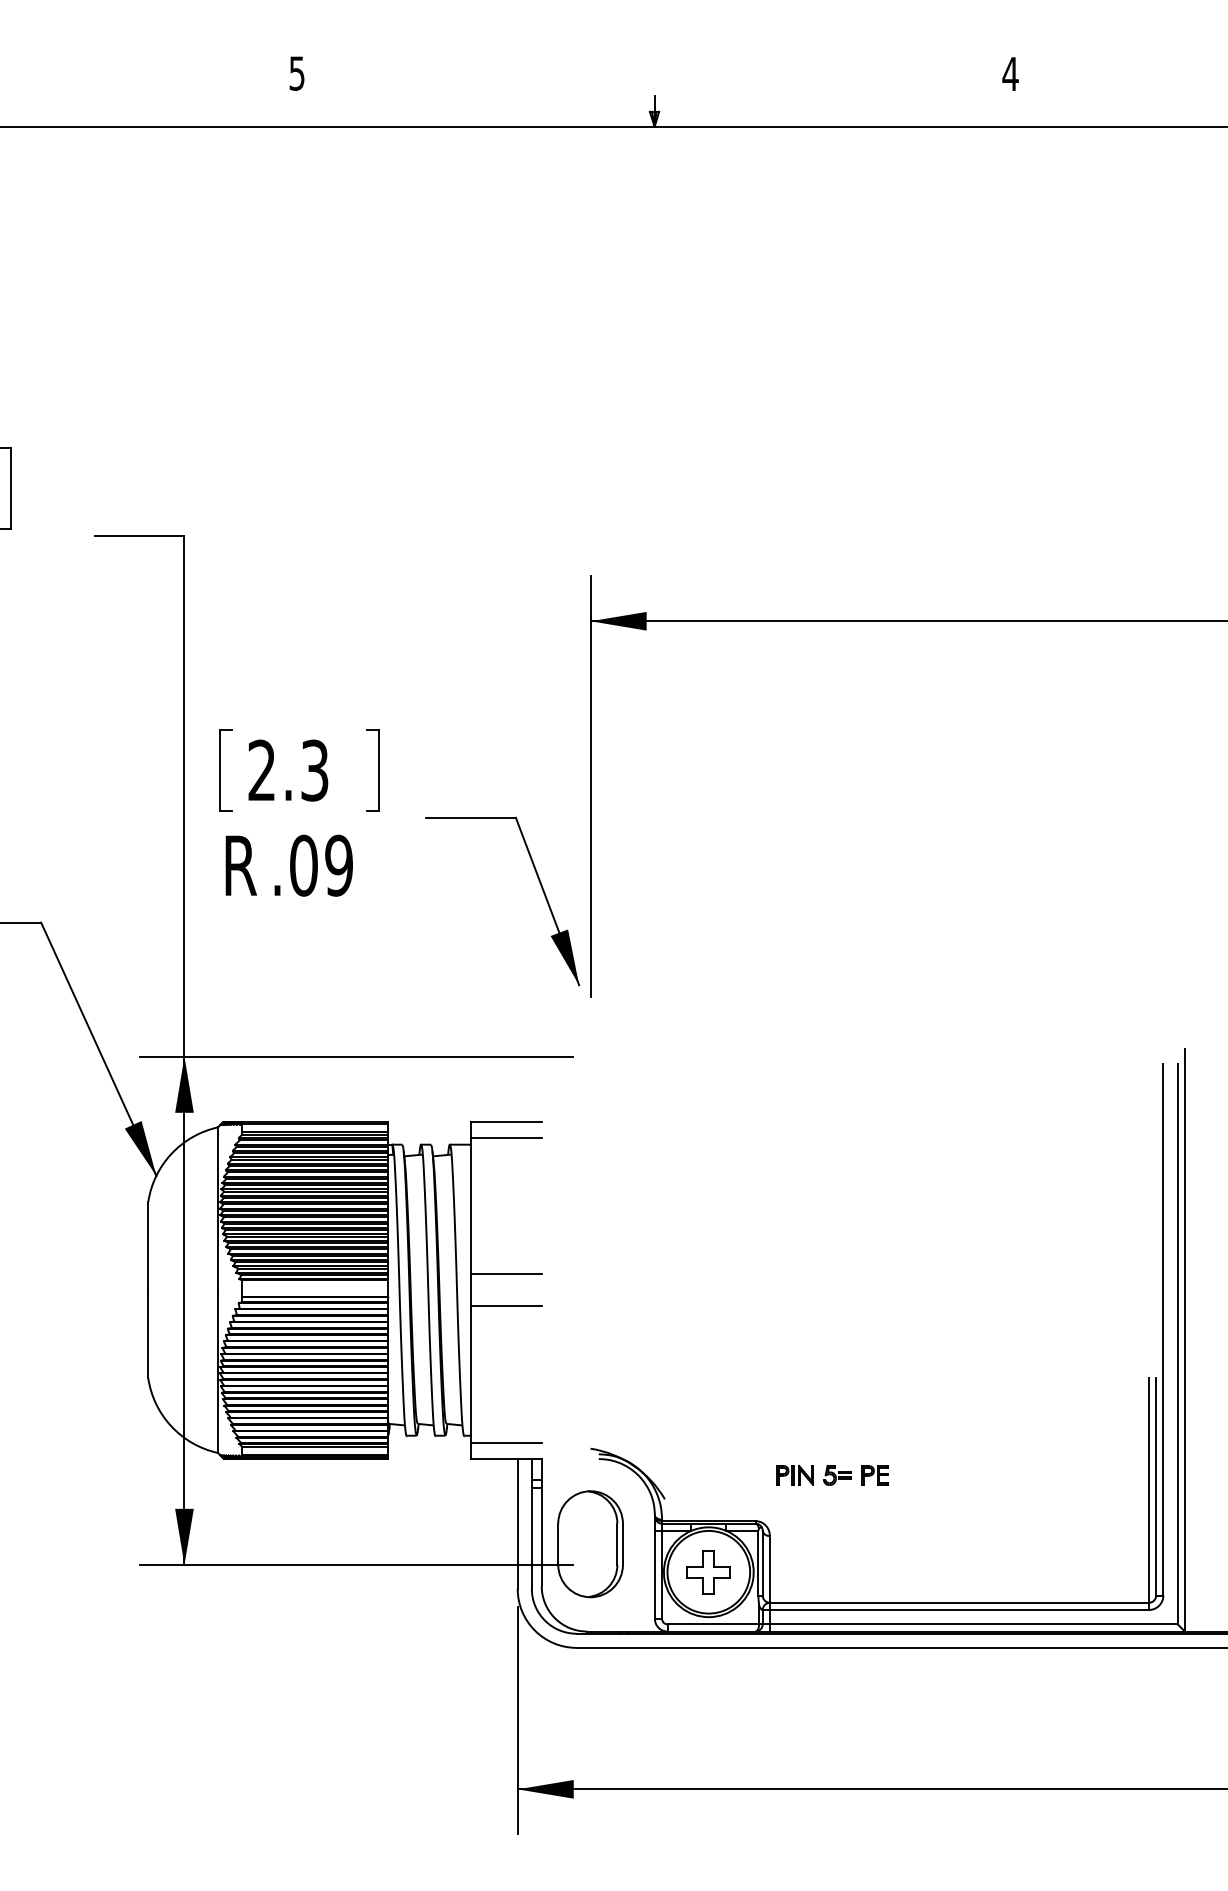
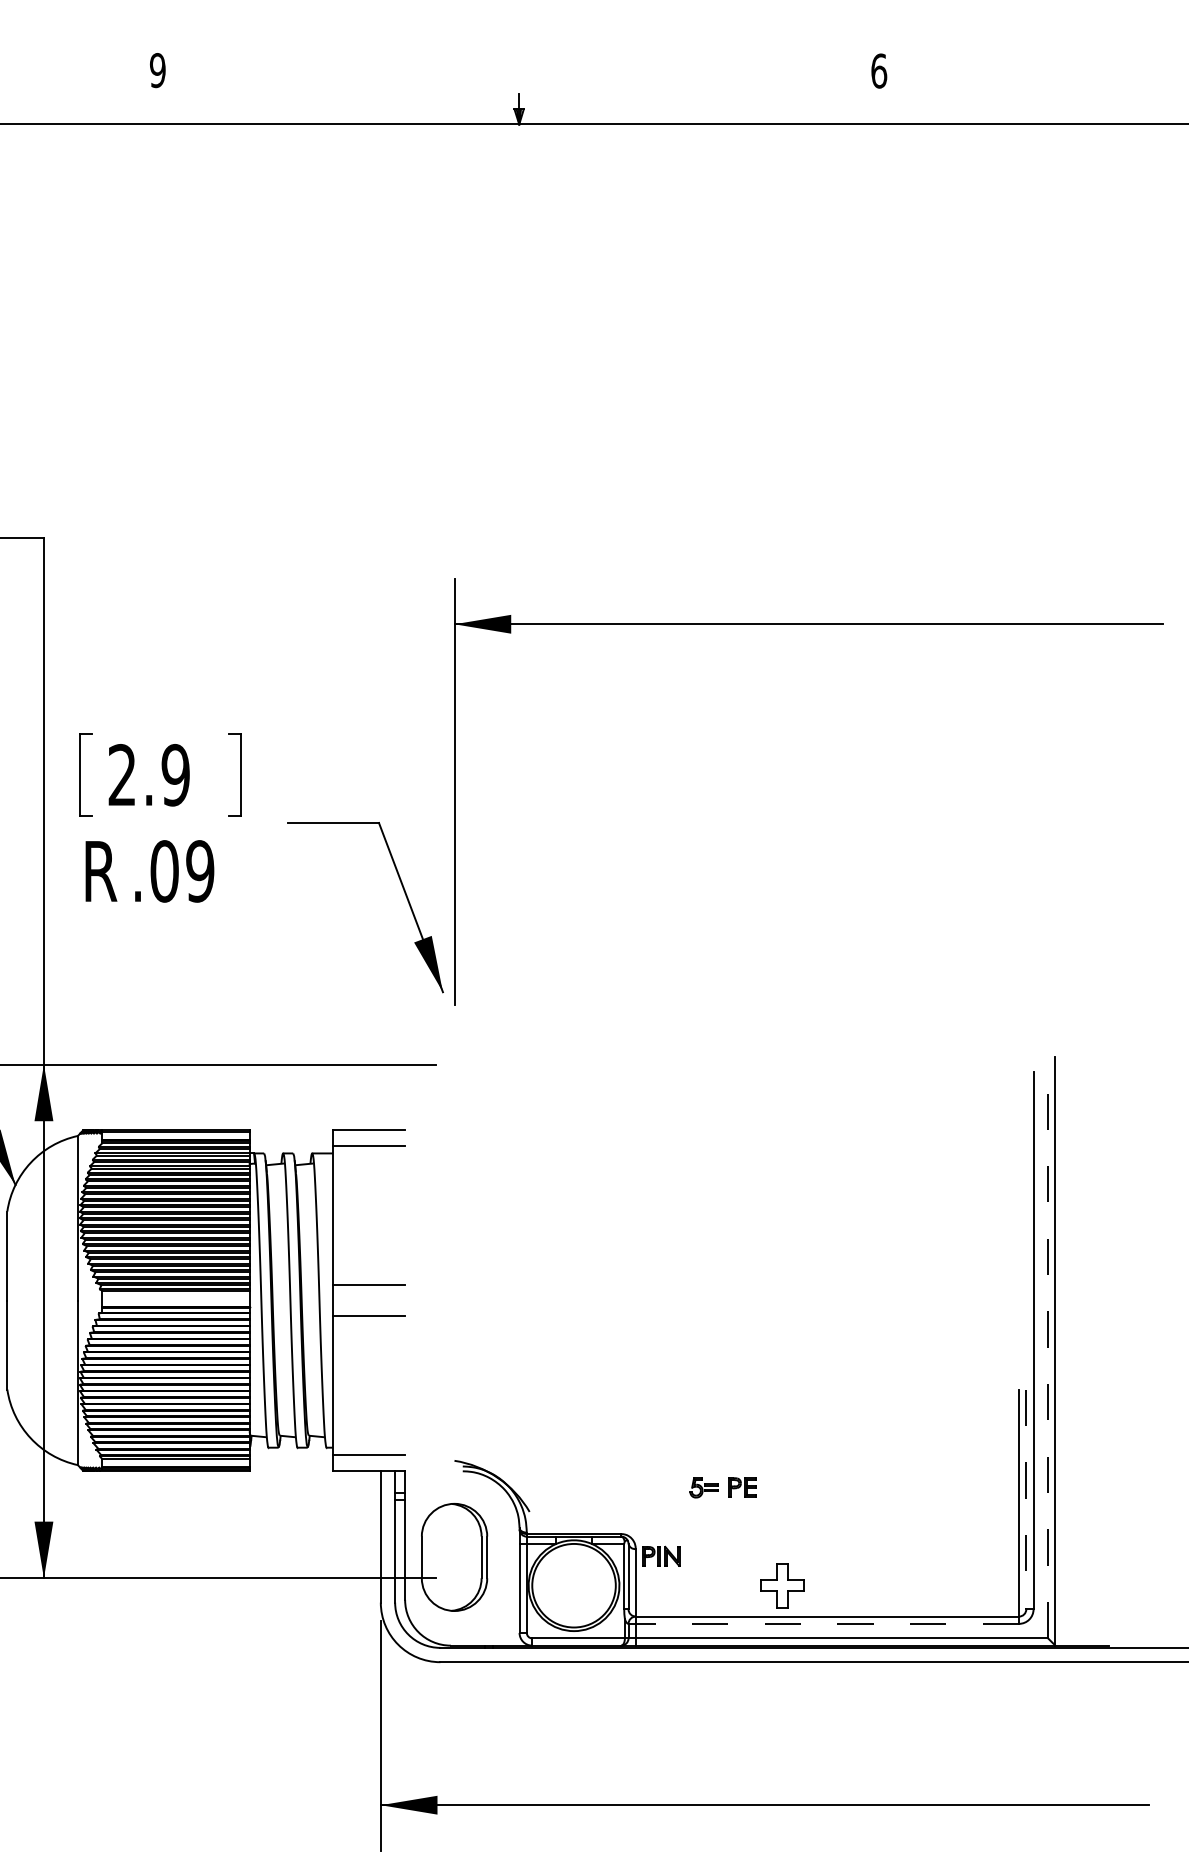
text: (296, 73) -> (157, 70), 5 -> 9
text: (1010, 73) -> (879, 70), 4 -> 6
text: (314, 770) -> (175, 775), 2.3 -> 2.9
line: (1177, 1343) -> (1047, 1354), solid -> dashed
part: (794, 1474) -> (660, 1555), moved
line: (1156, 1486) -> (1026, 1499), solid -> dashed
part: (708, 1572) -> (781, 1585), moved
line: (959, 1609) -> (827, 1623), solid -> dashed

